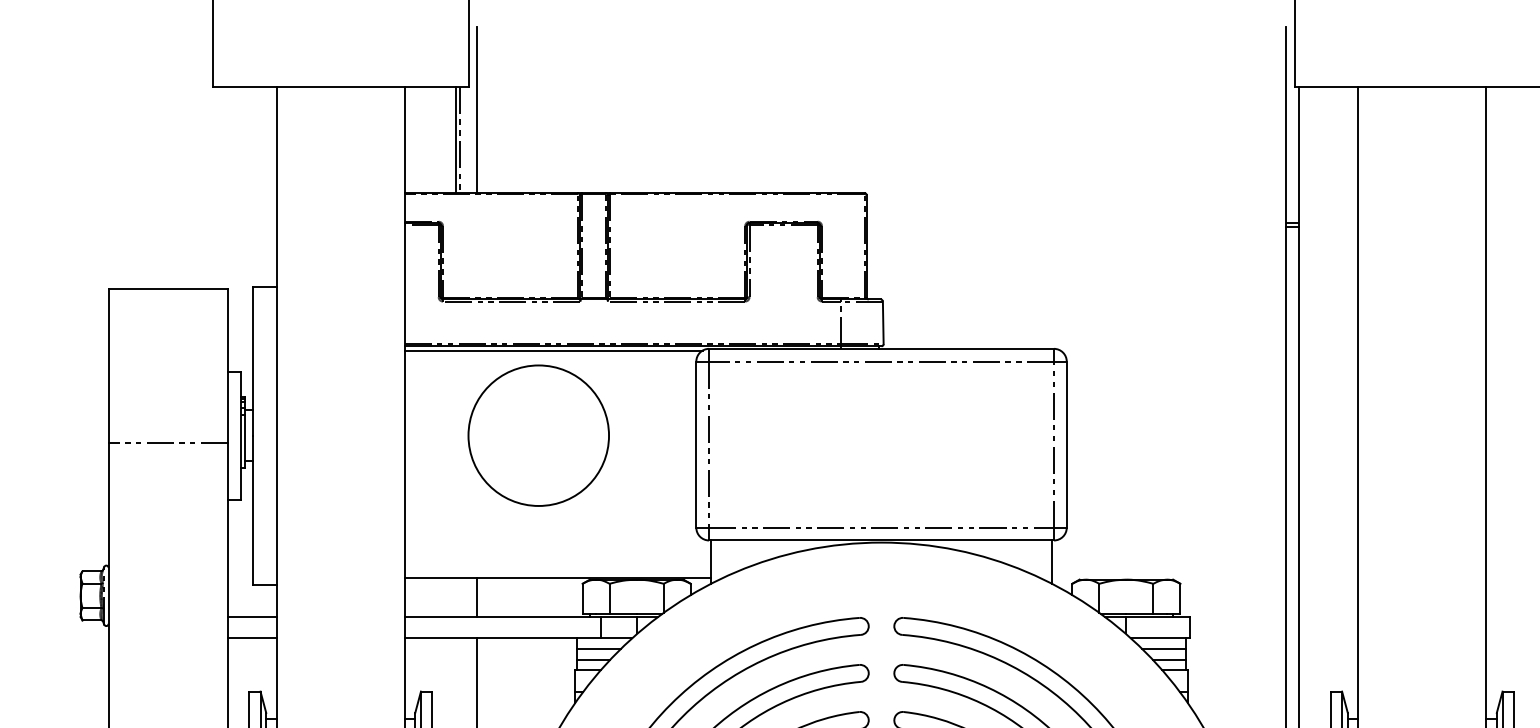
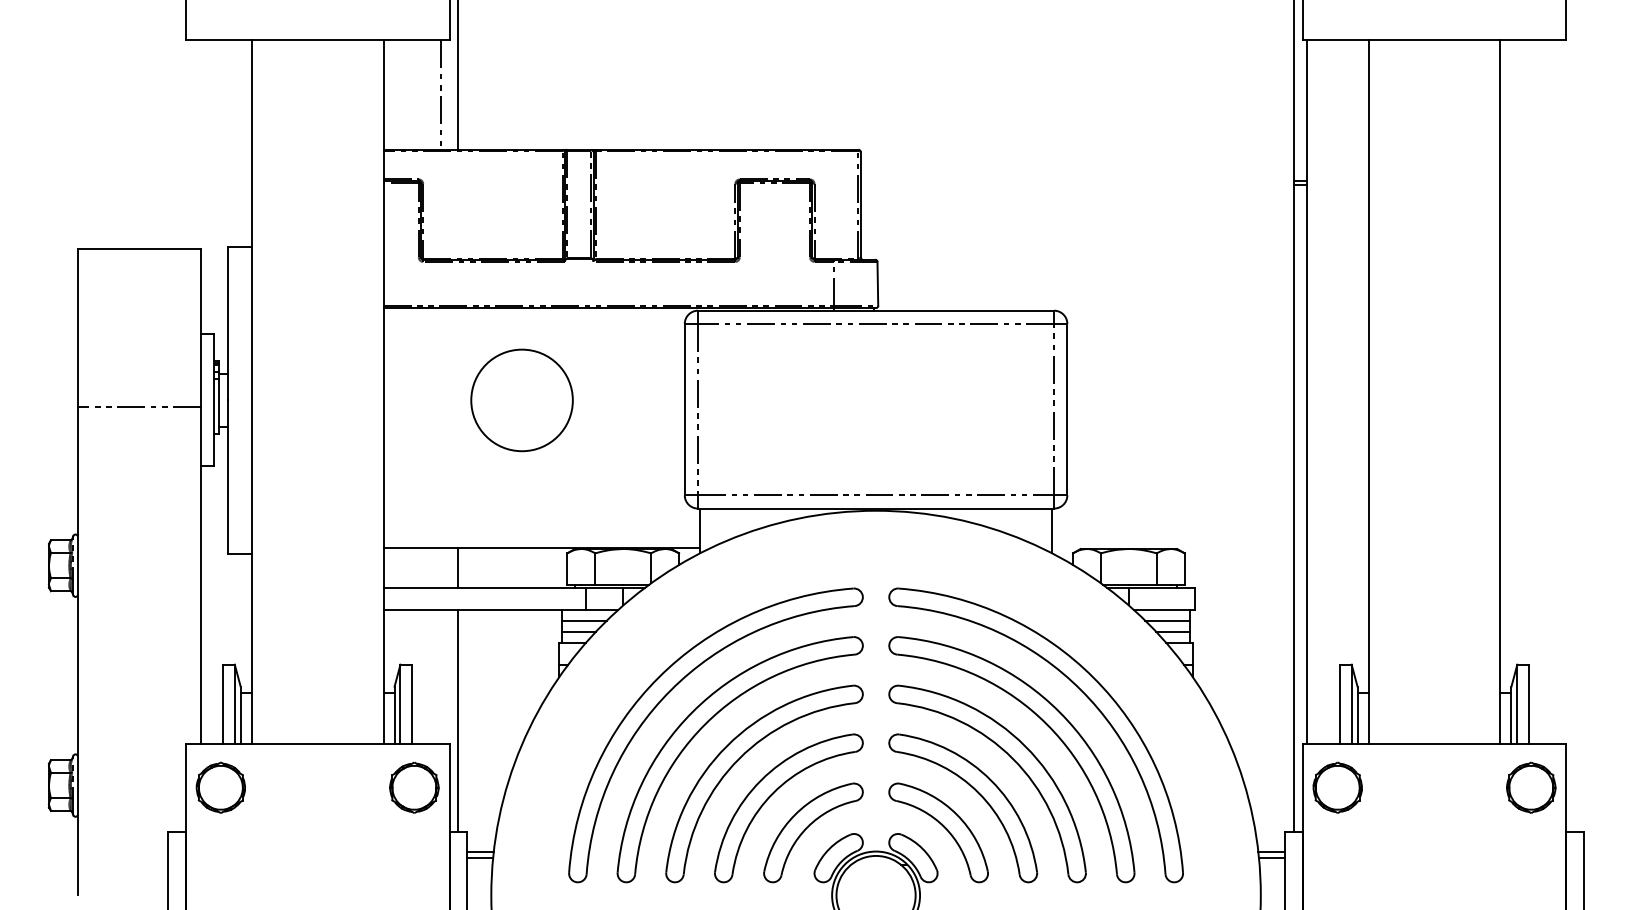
line: (455, 139) -> (436, 94), removed
line: (553, 350) -> (537, 312), removed
circle: (538, 435) -> (521, 400), size x0.7
line: (252, 616) -> (226, 587), removed
line: (252, 638) -> (226, 609), removed

